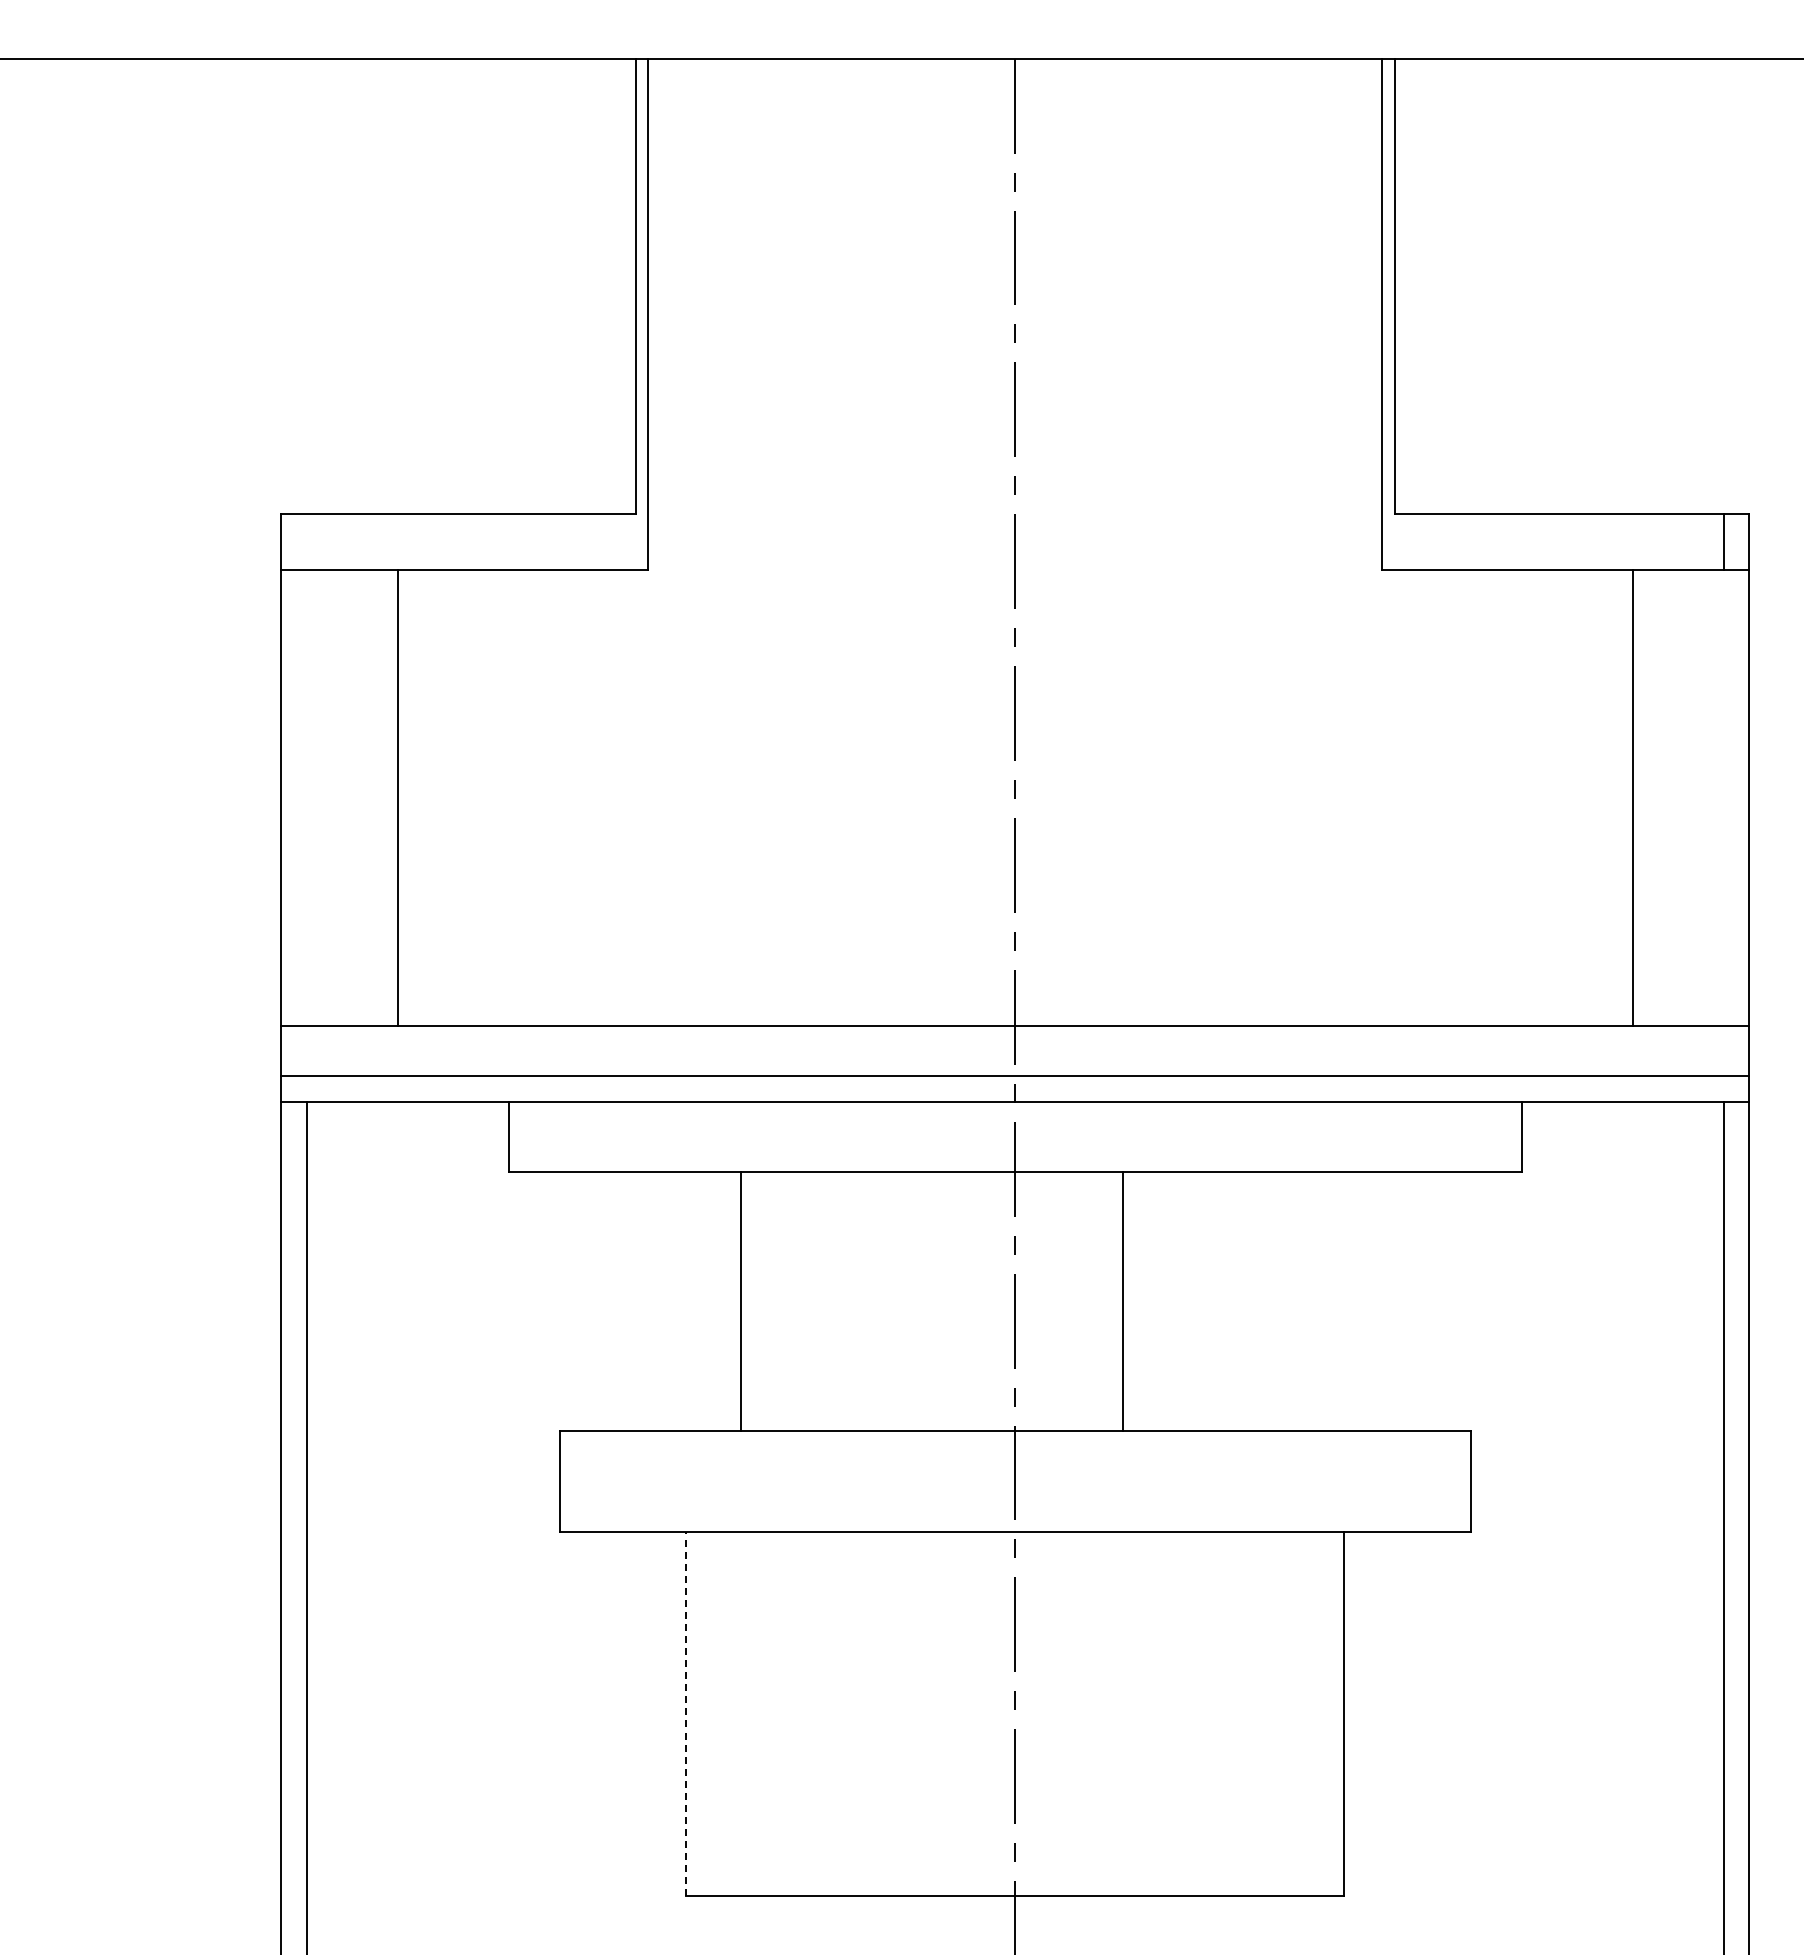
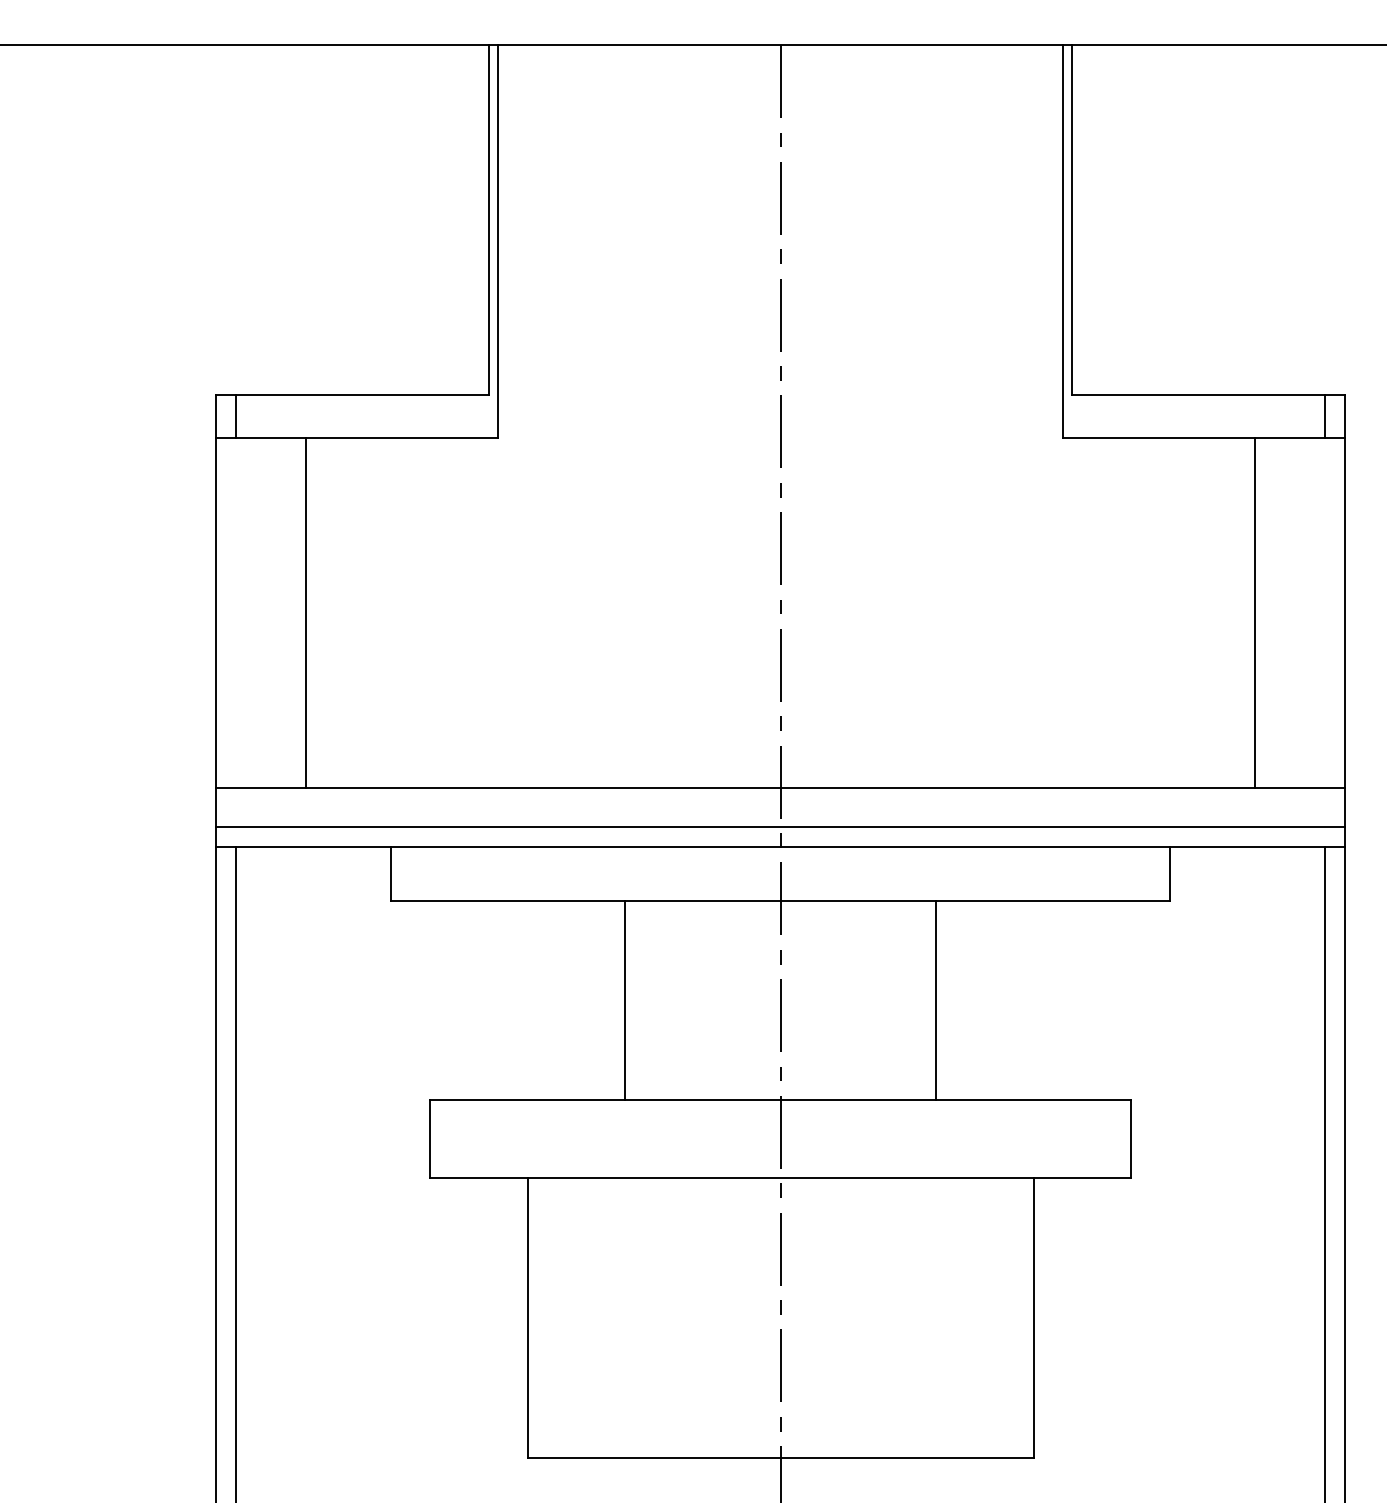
line: (306, 541) -> (235, 416), added
line: (740, 1301) -> (624, 1000), moved
line: (1122, 1301) -> (936, 1000), moved
line: (686, 1713) -> (527, 1317), dashed -> solid

